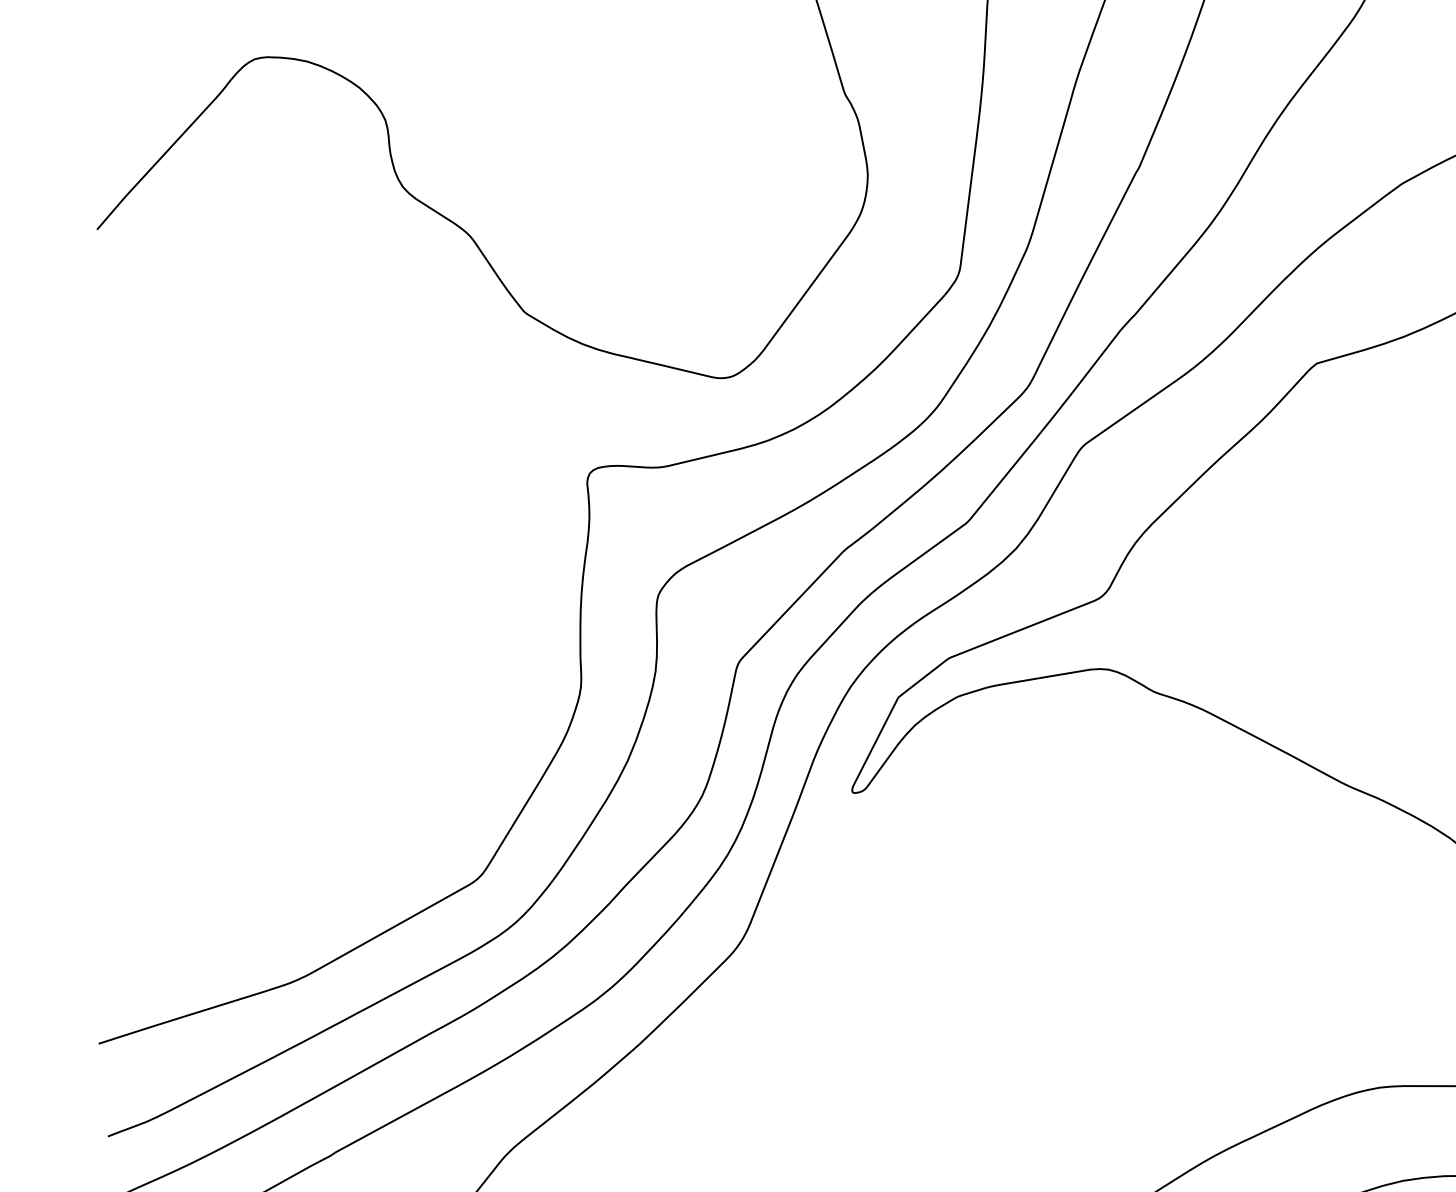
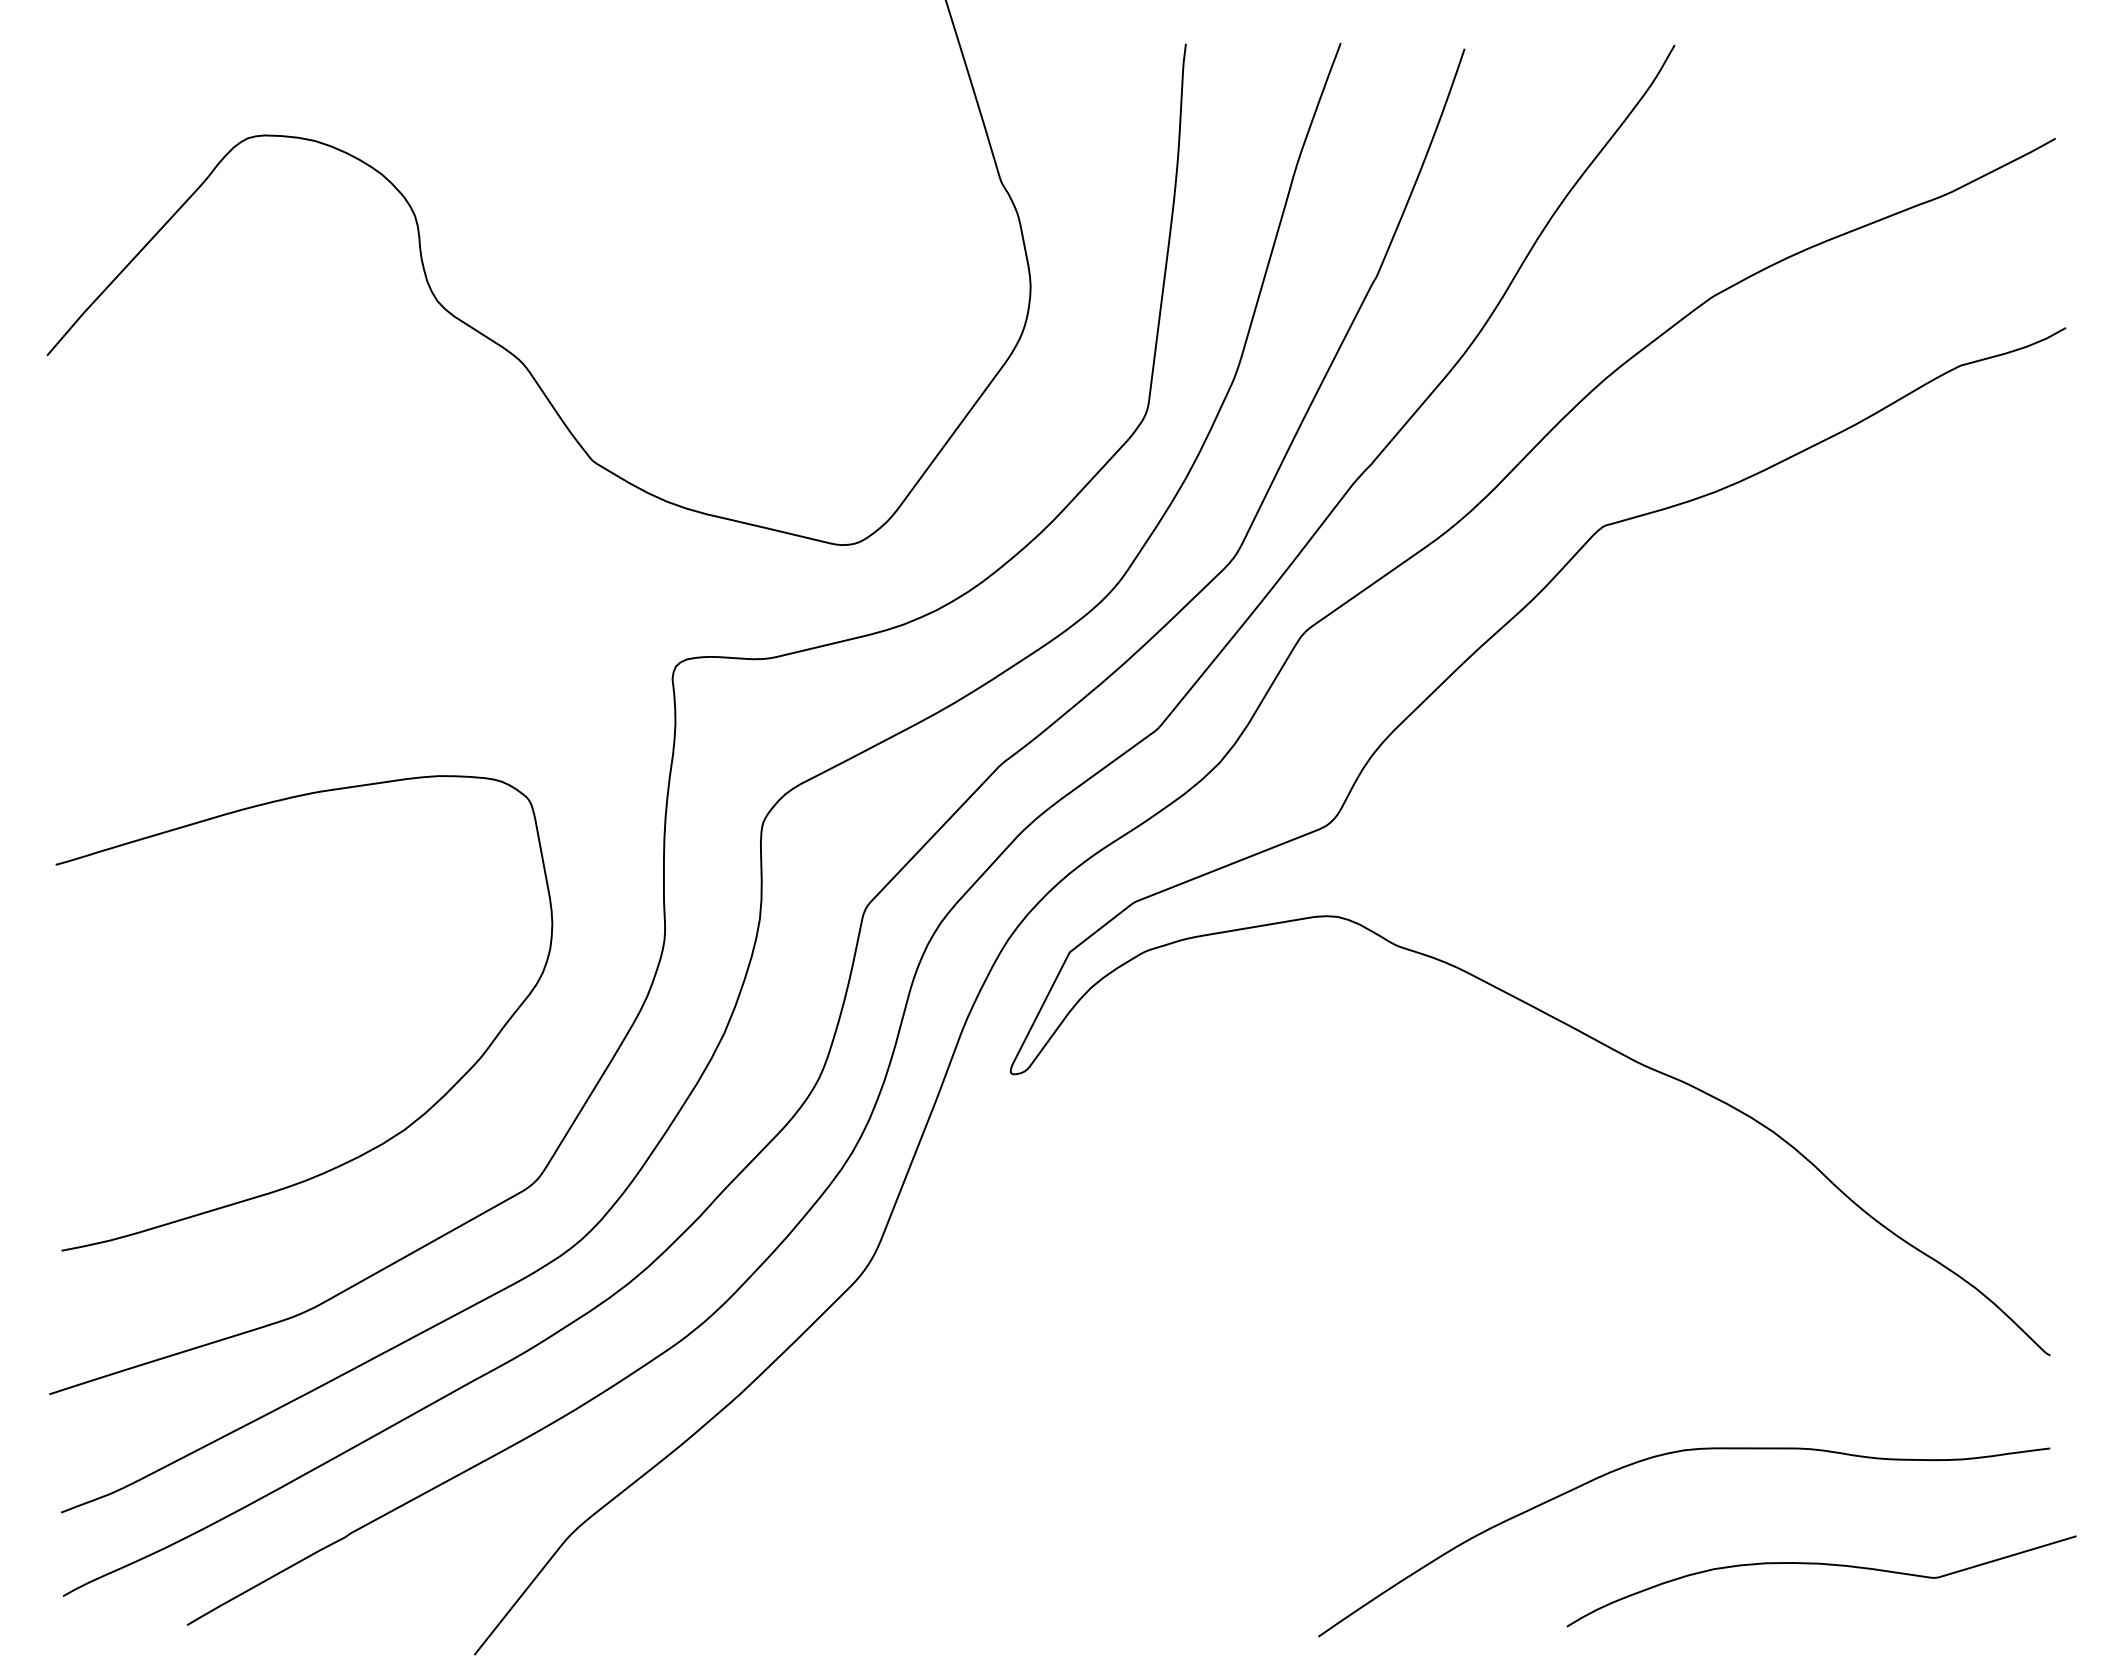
curve: (352, 850) -> (373, 1147), added

